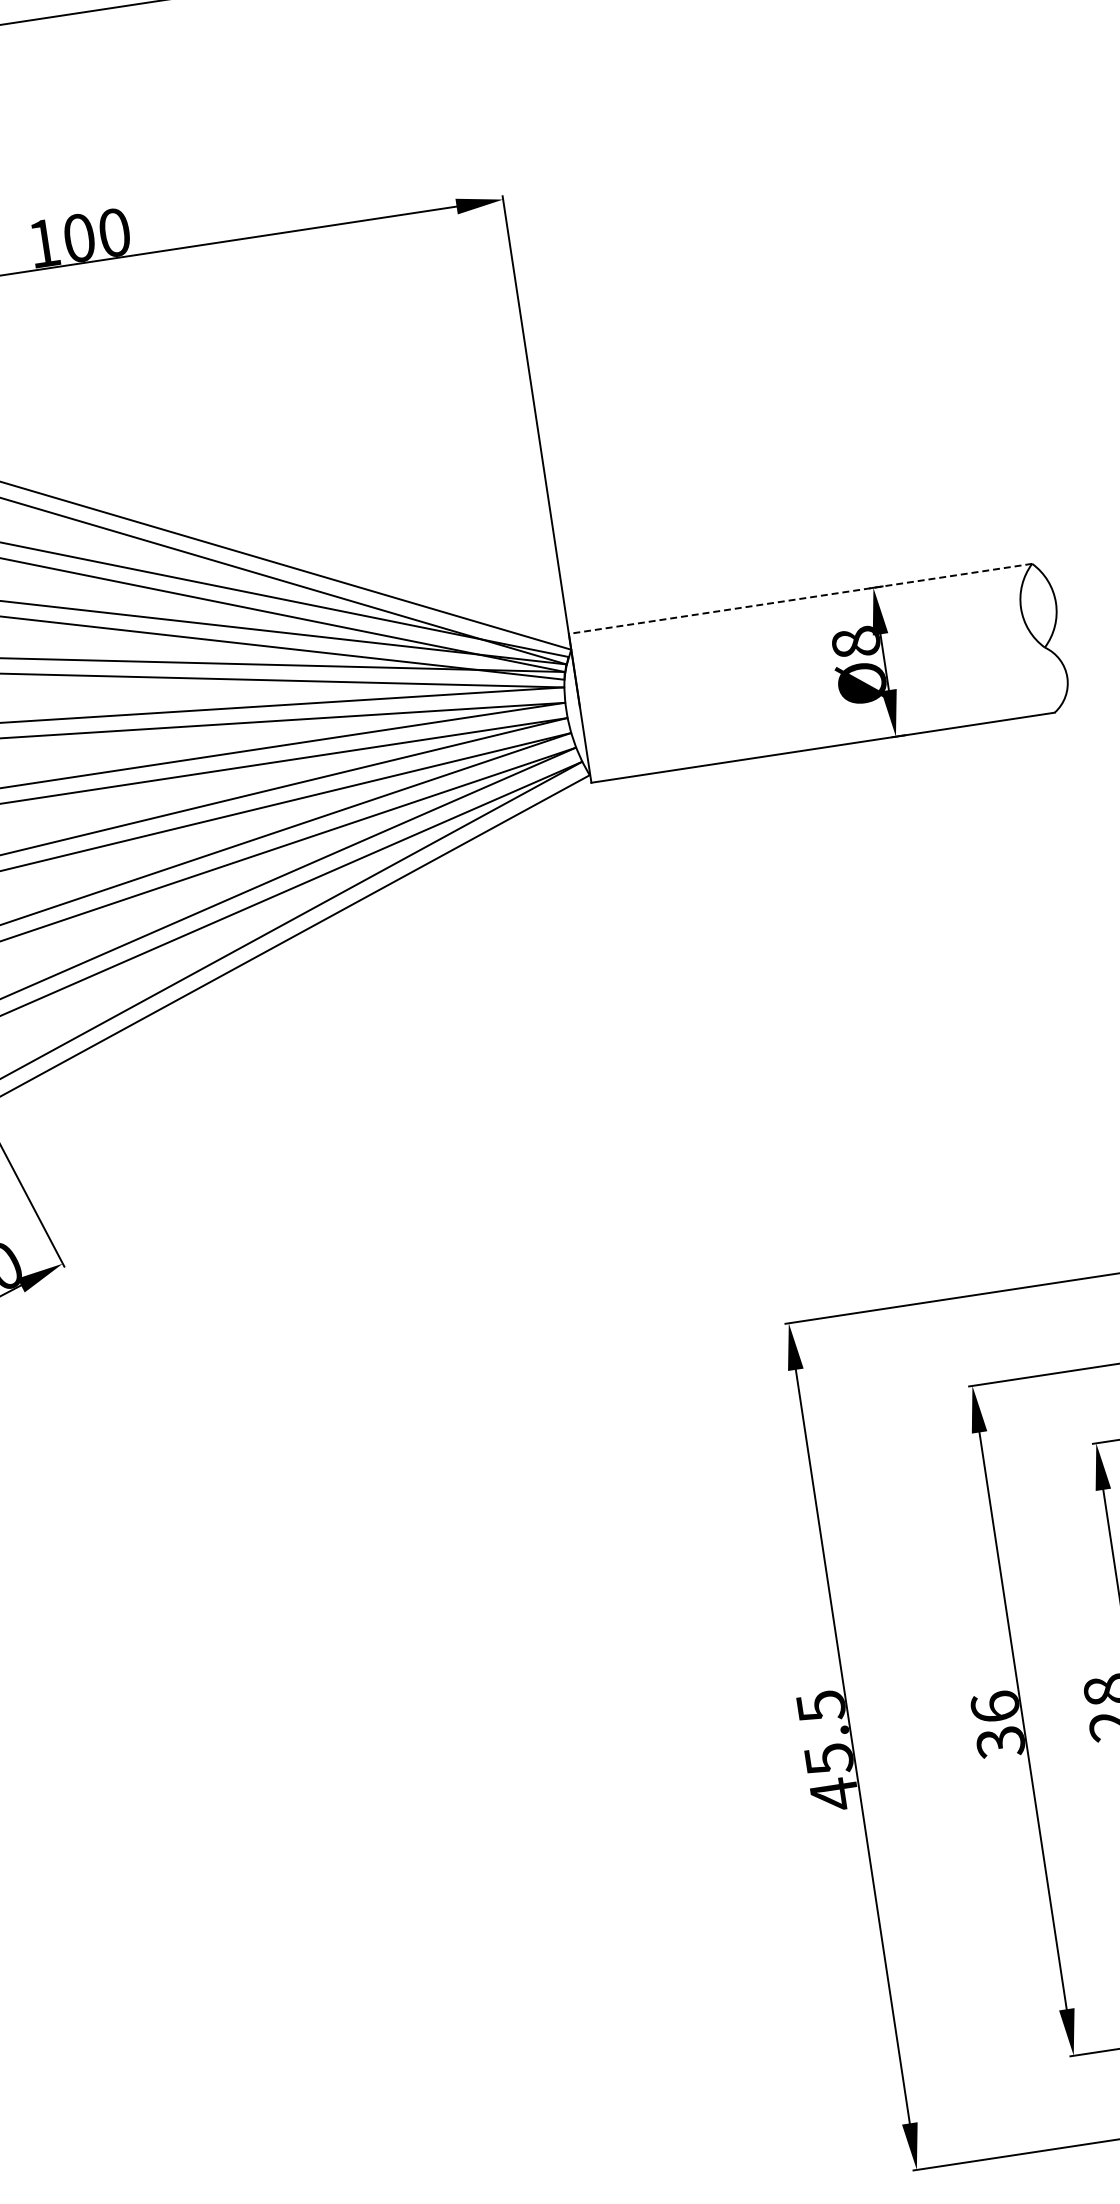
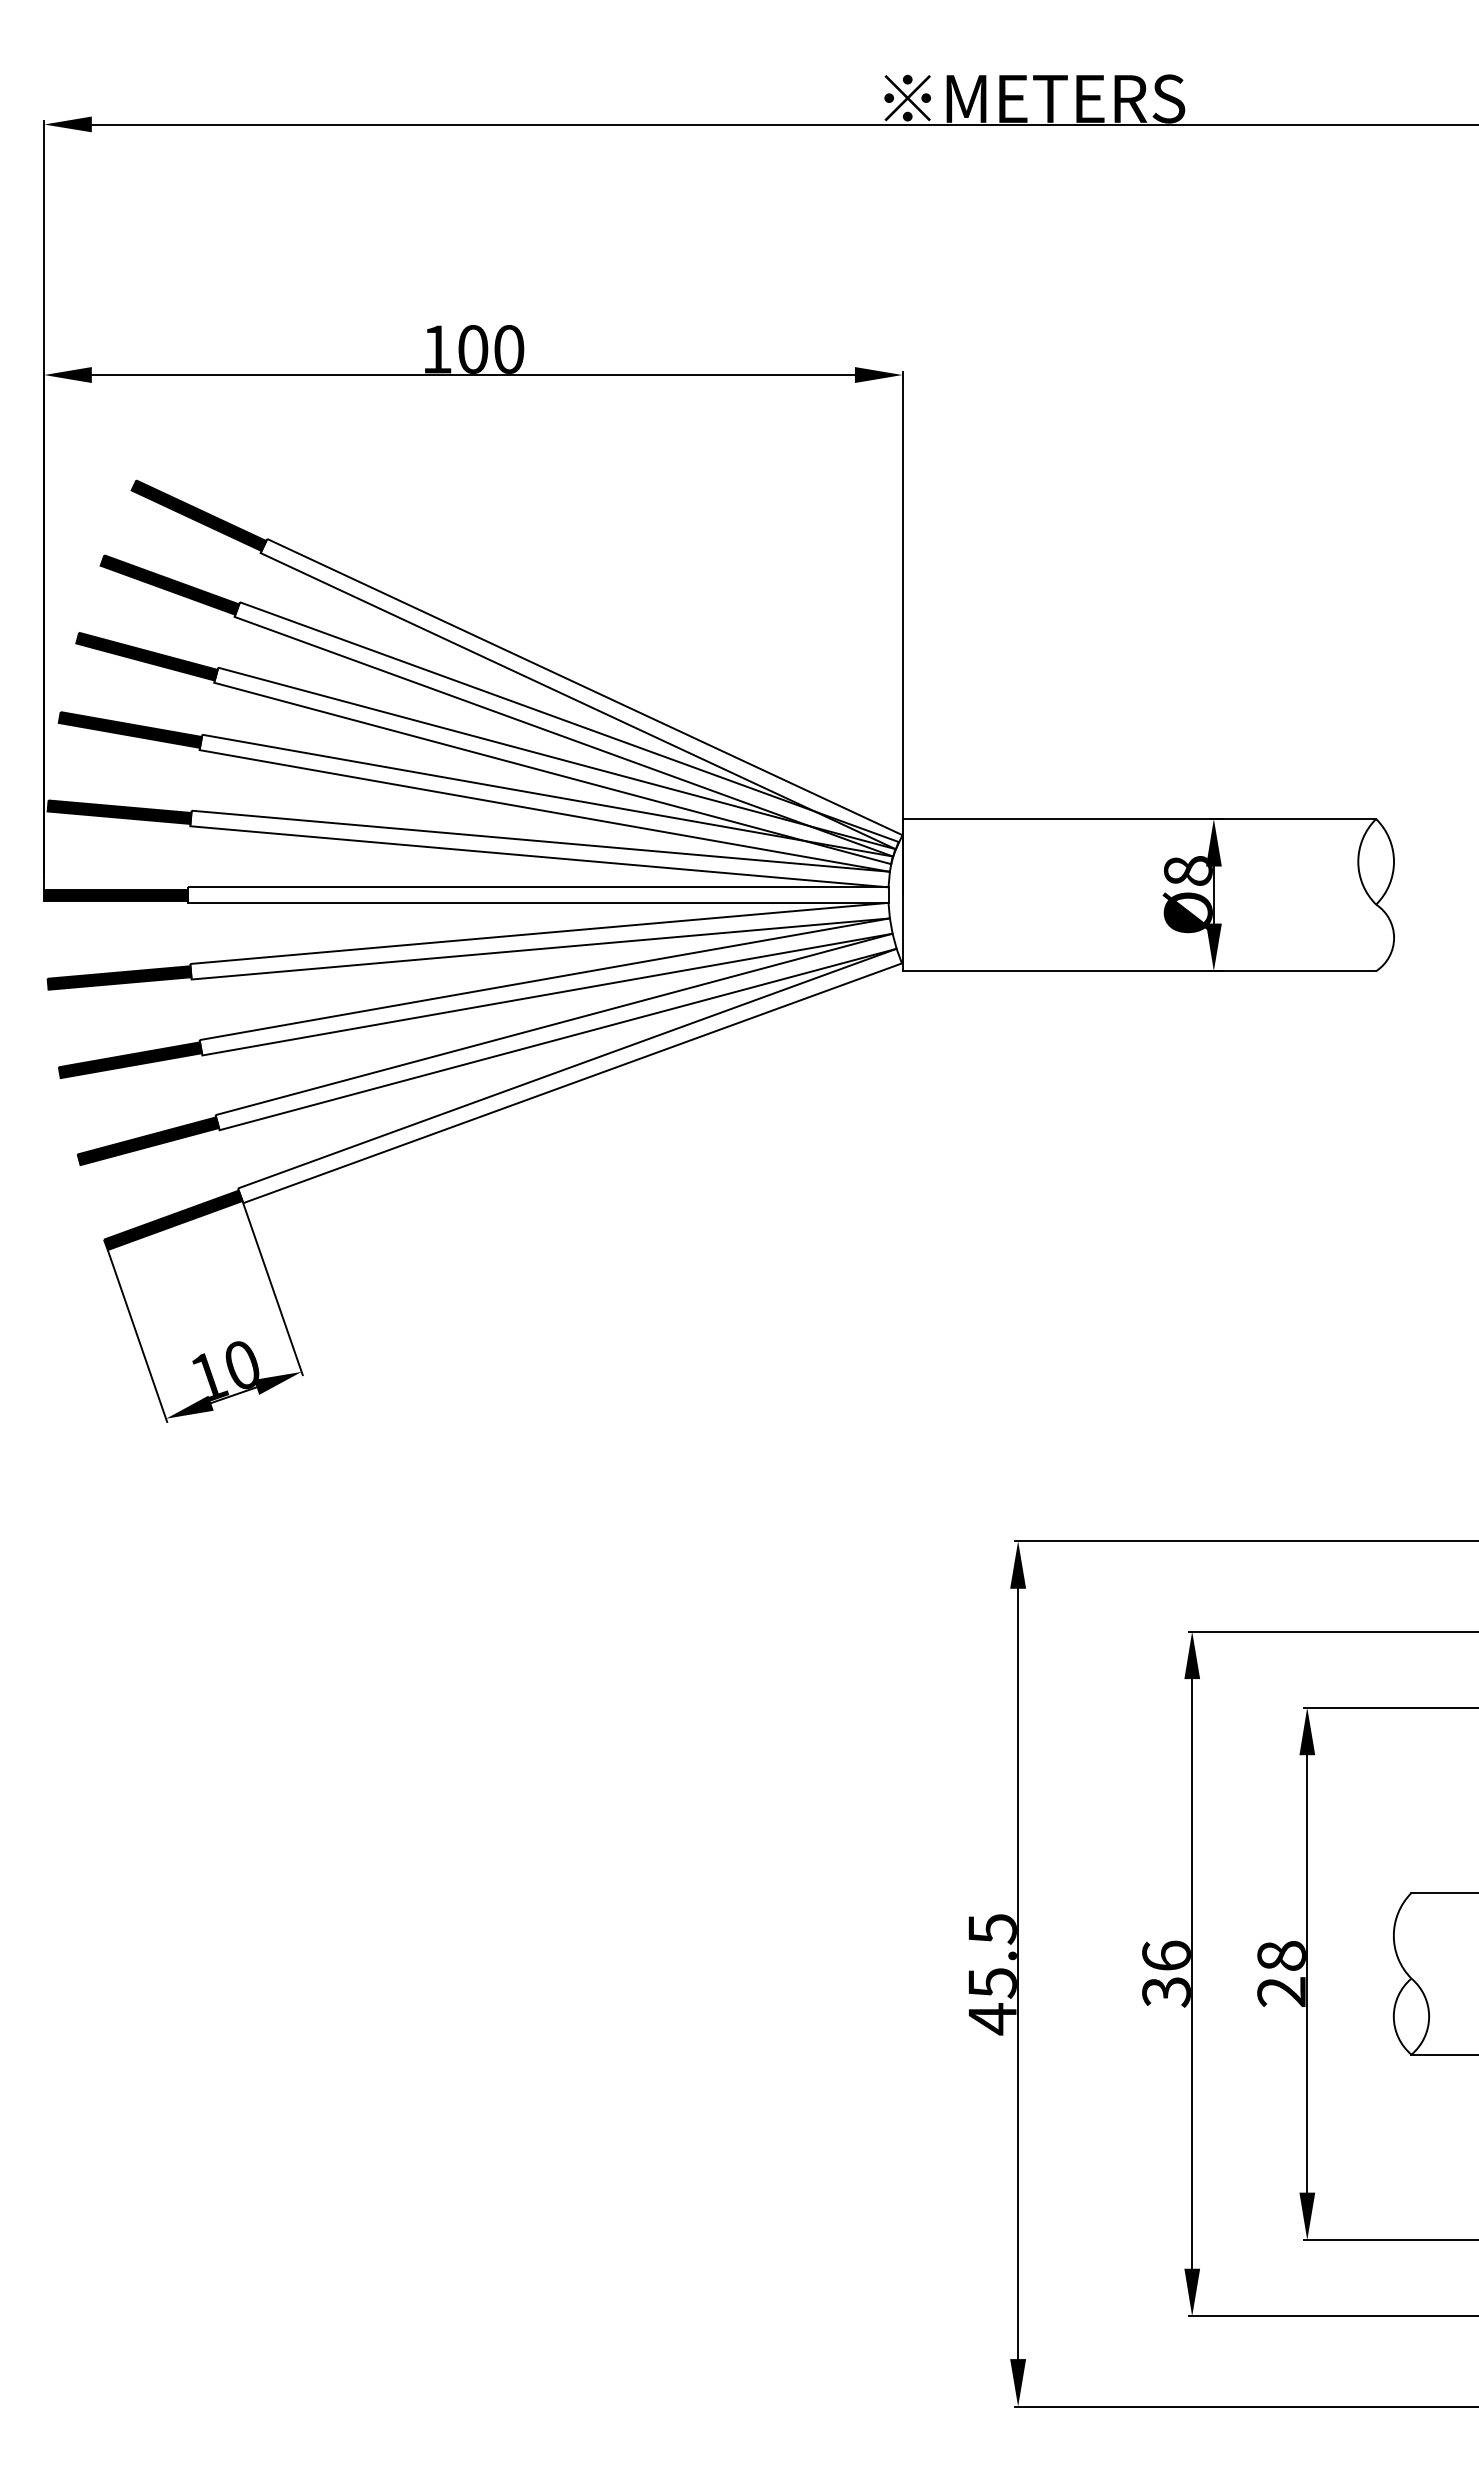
line: (800, 599) -> (1139, 819), dashed -> solid

